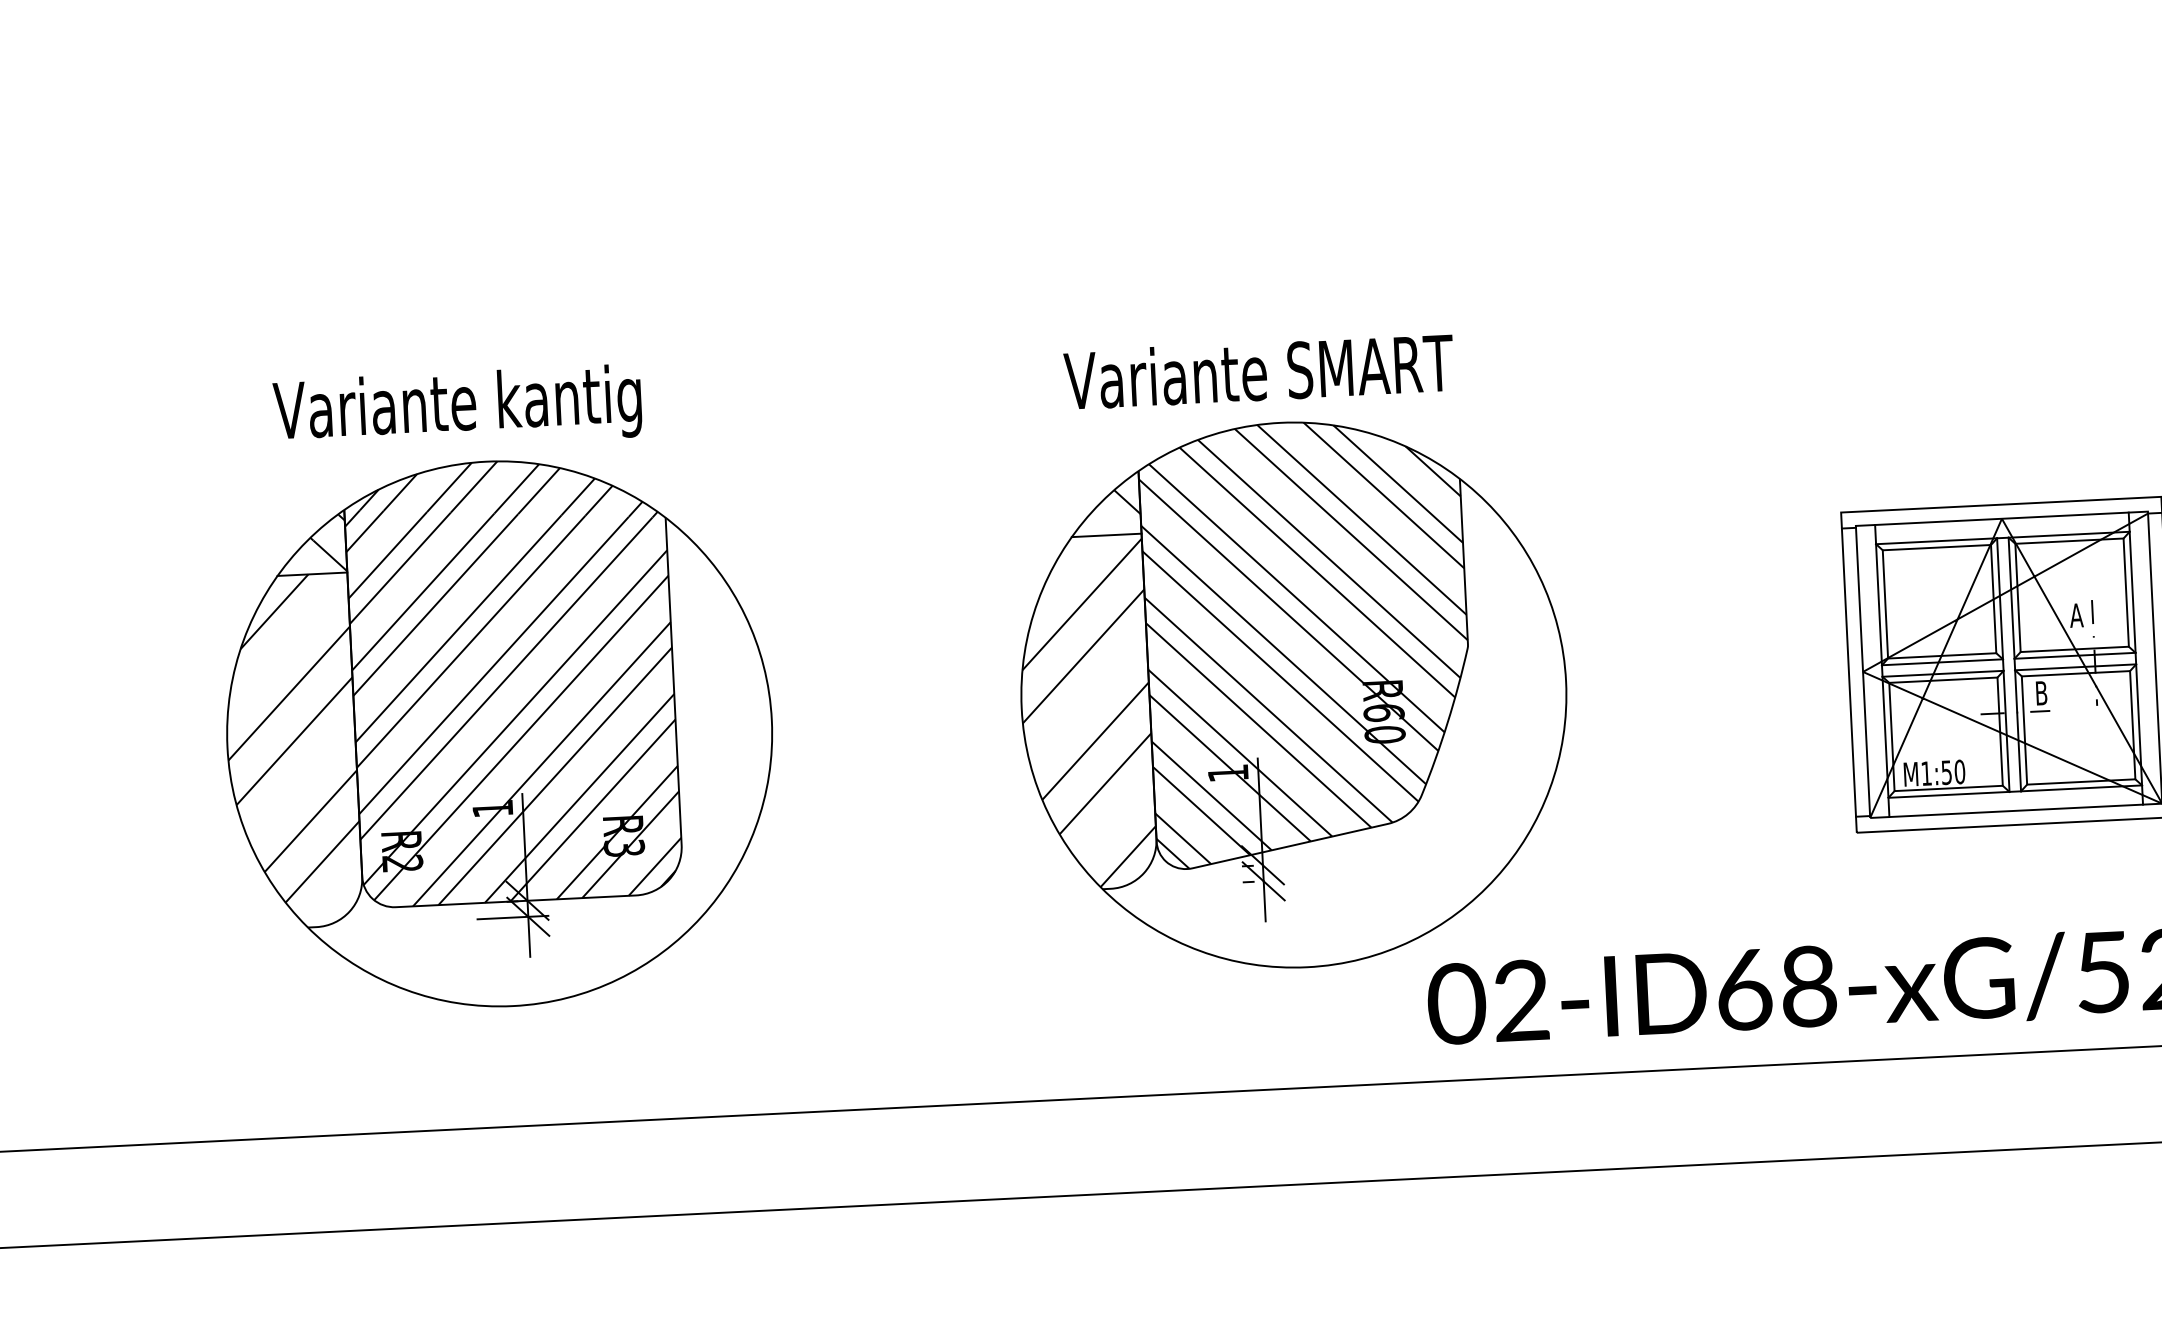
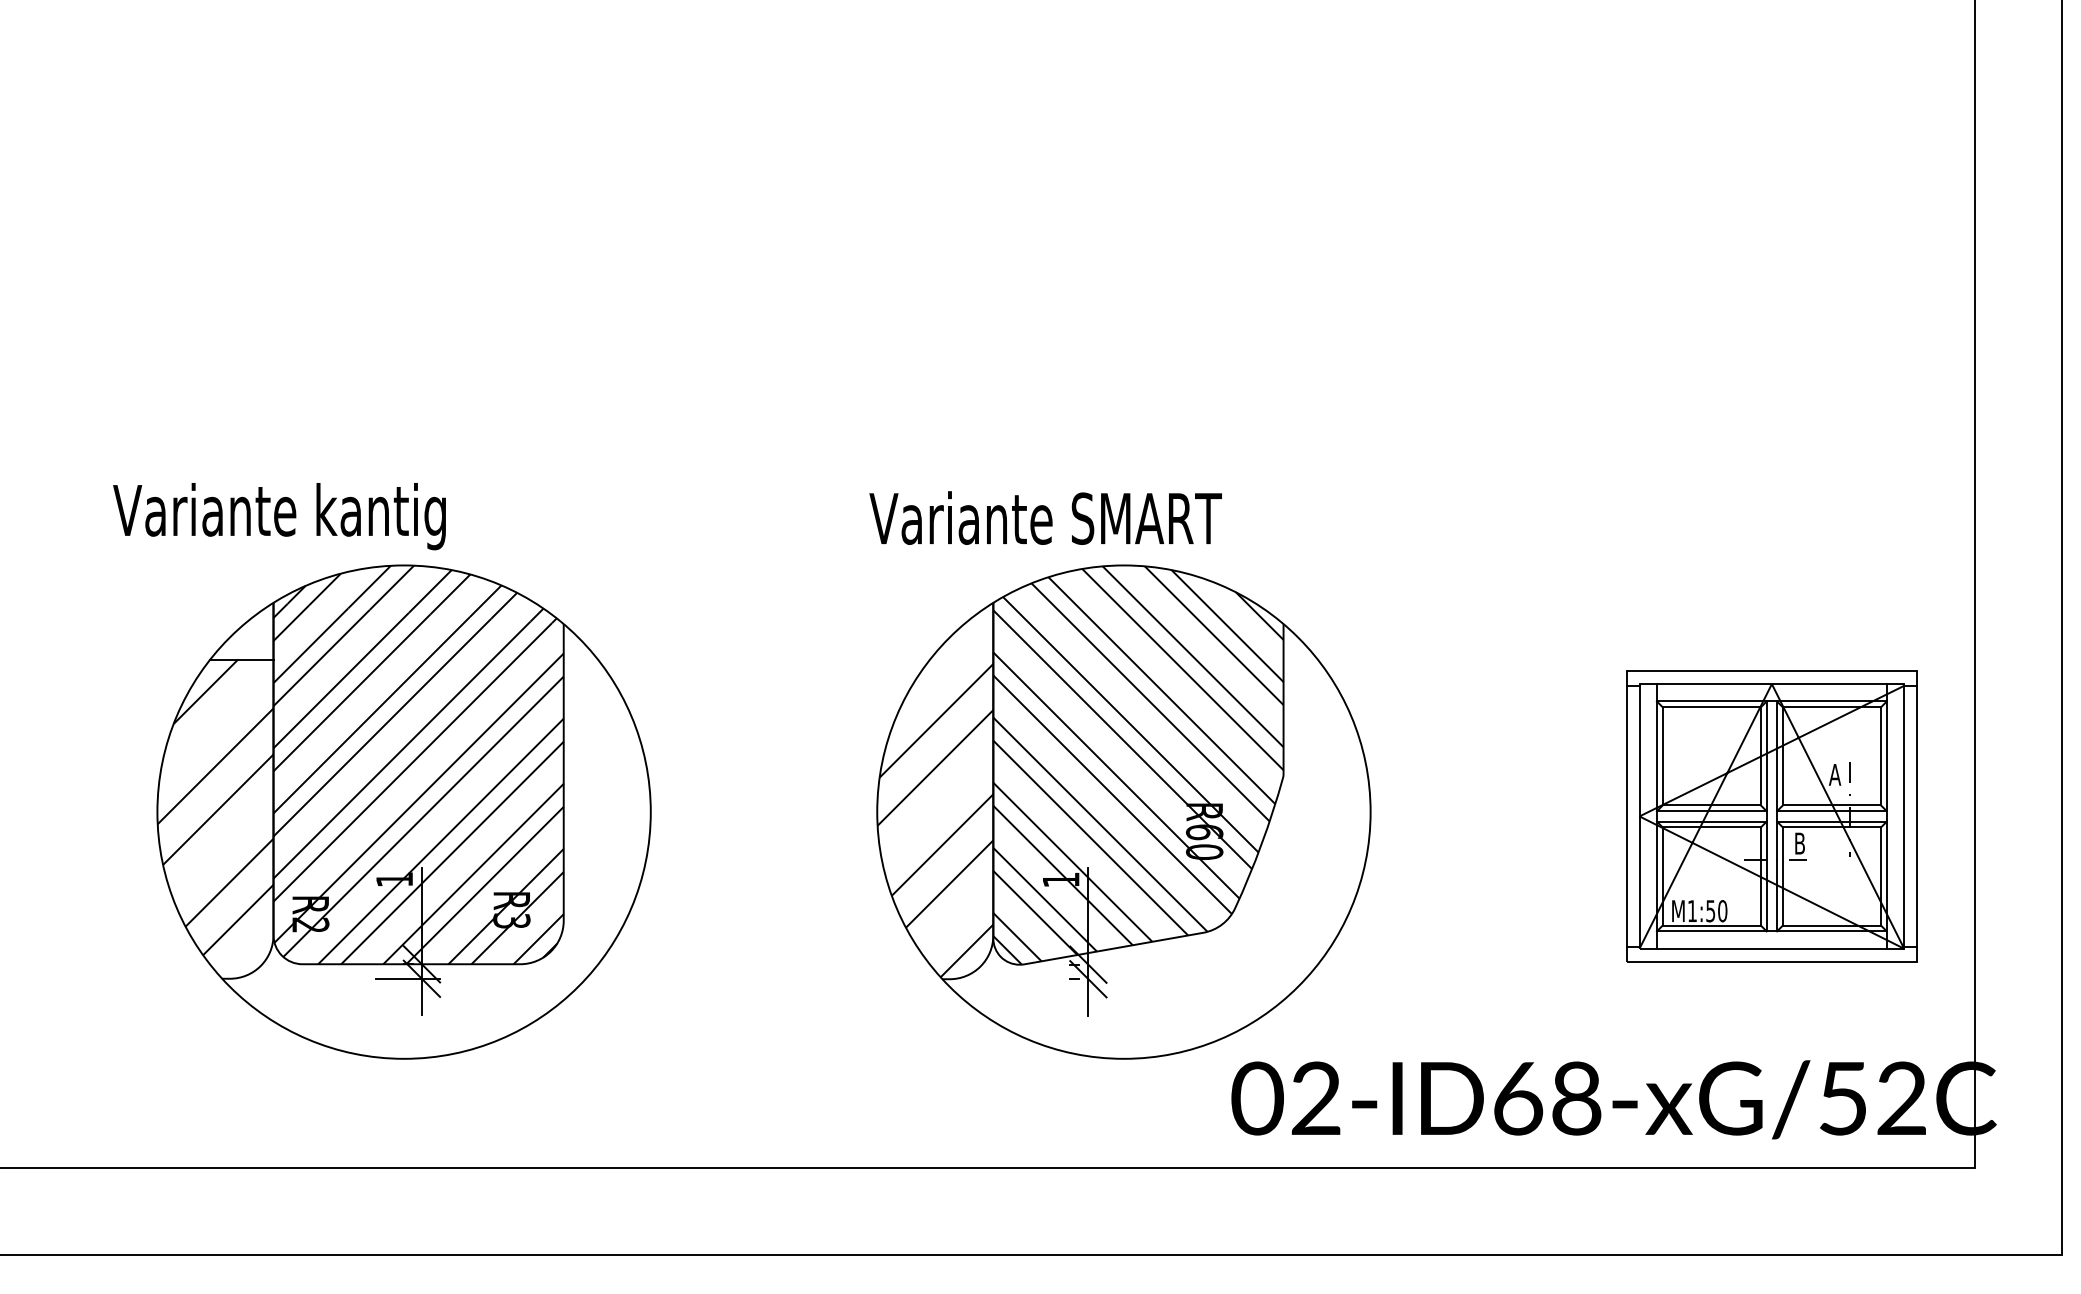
text: (1258, 370) -> (1045, 517), moved
text: (457, 408) -> (279, 516), moved
hatch: (1126, 501) -> (981, 629), removed
line: (1106, 535) -> (961, 659), removed
hatch: (328, 543) -> (257, 632), removed

